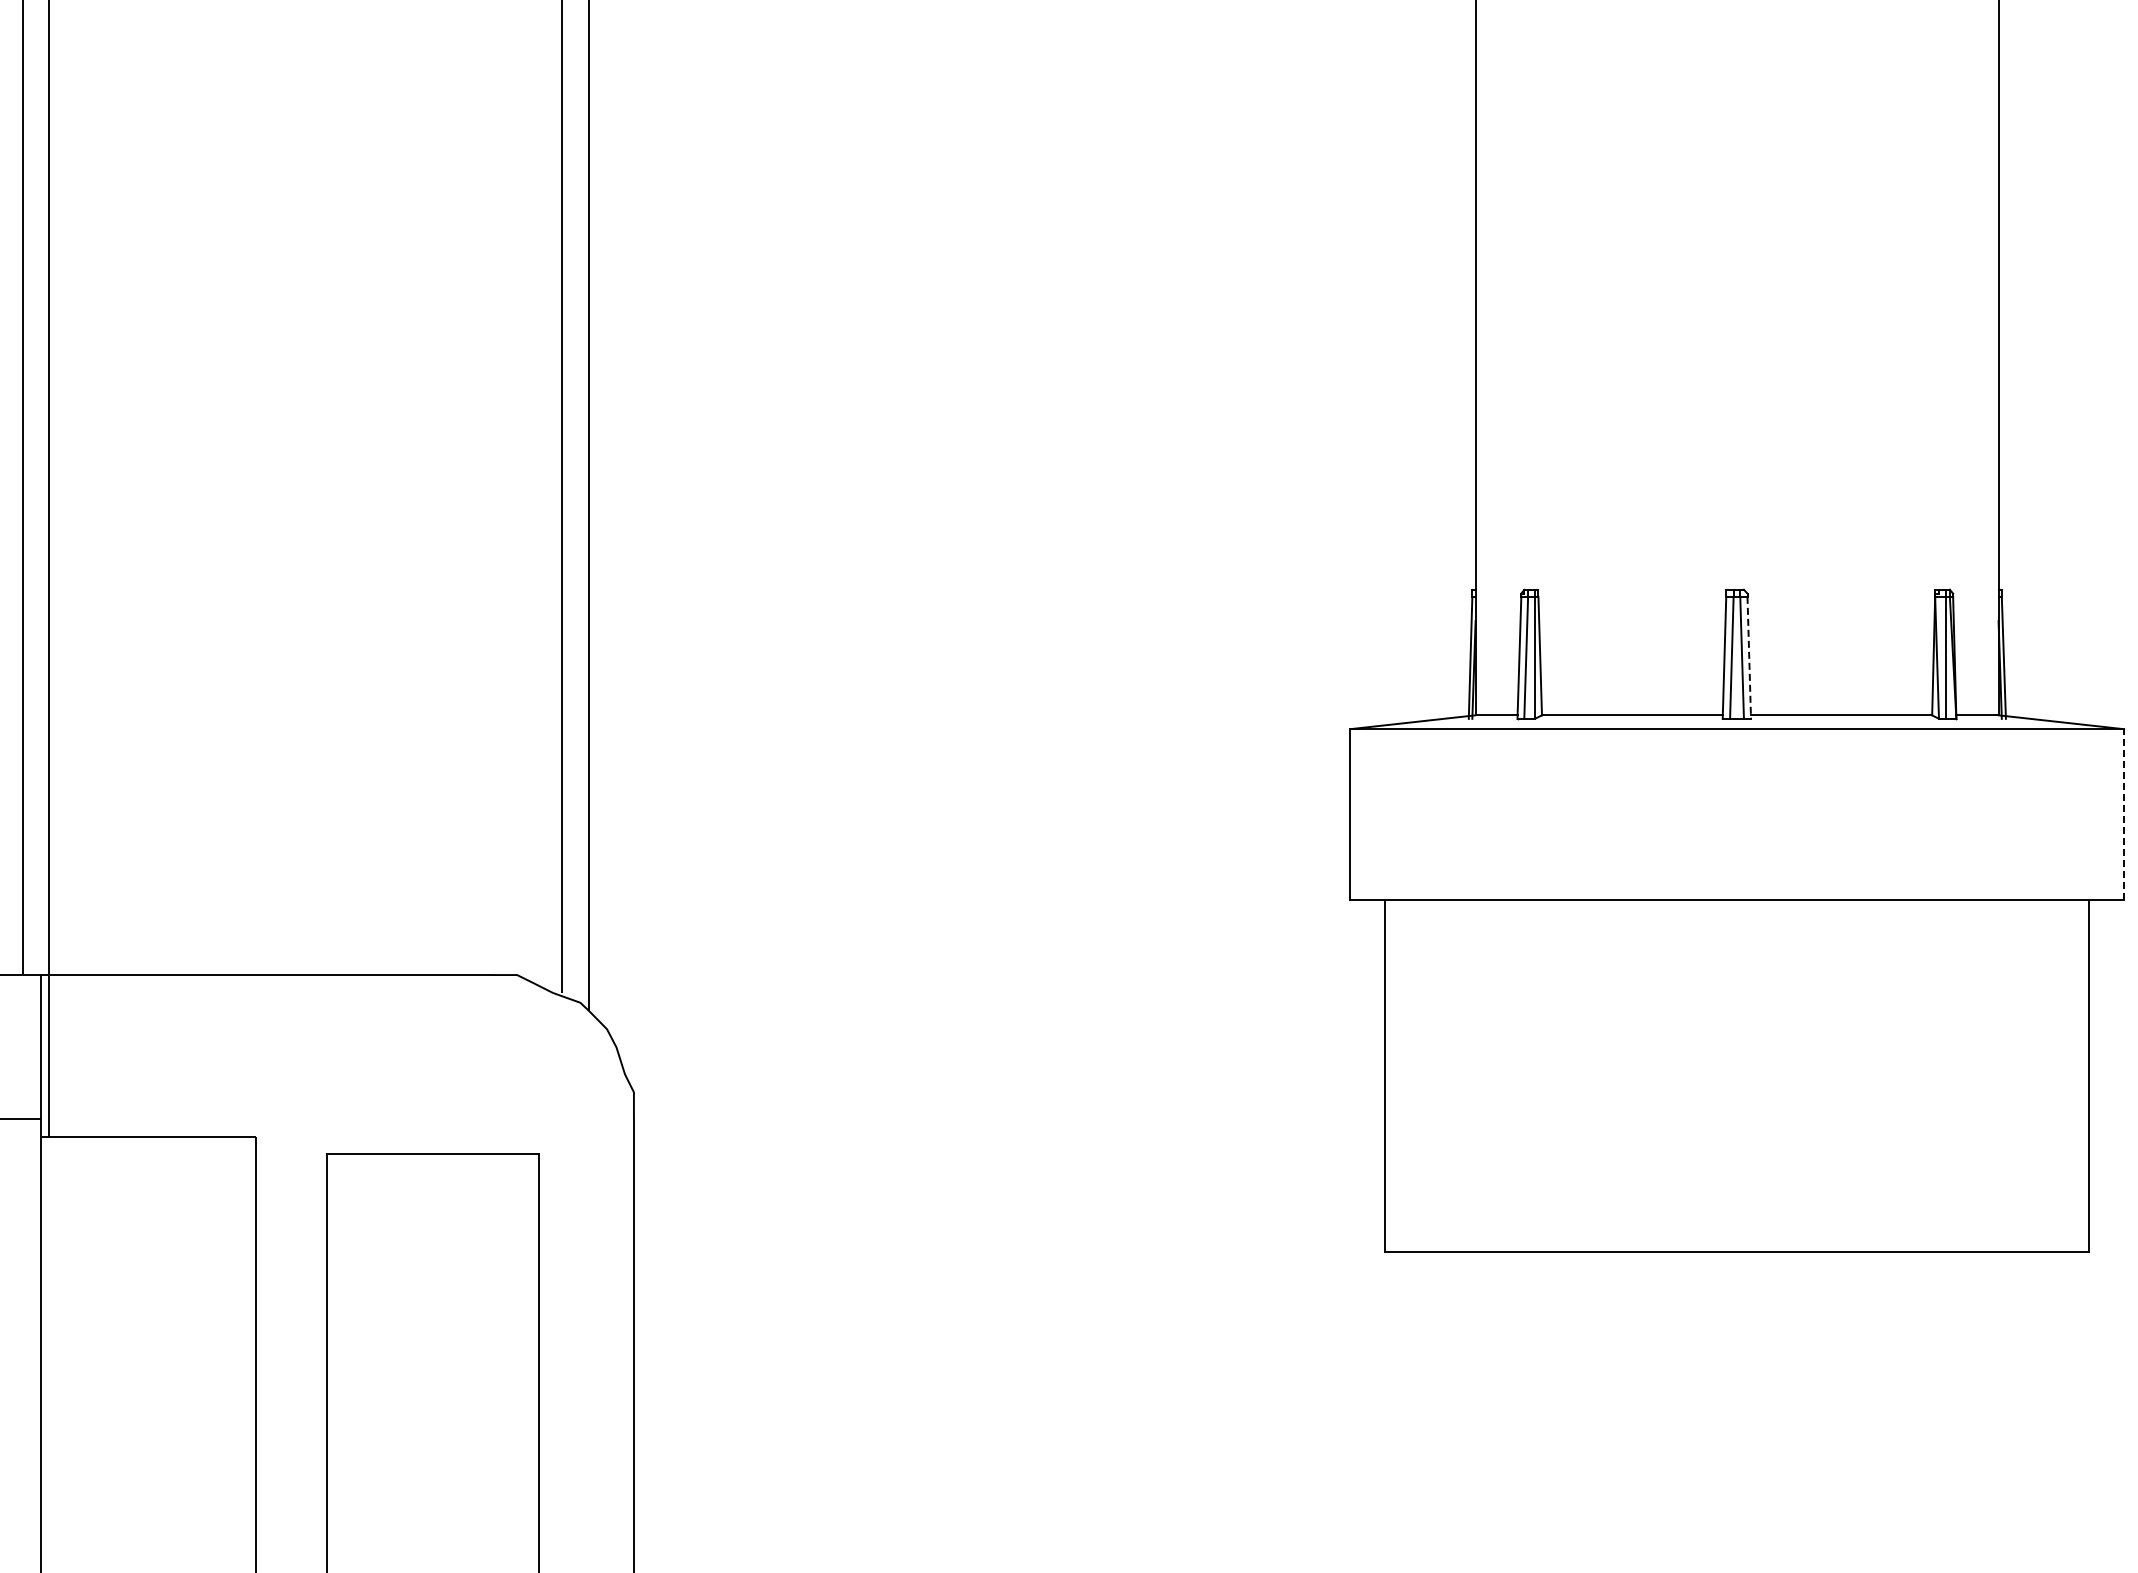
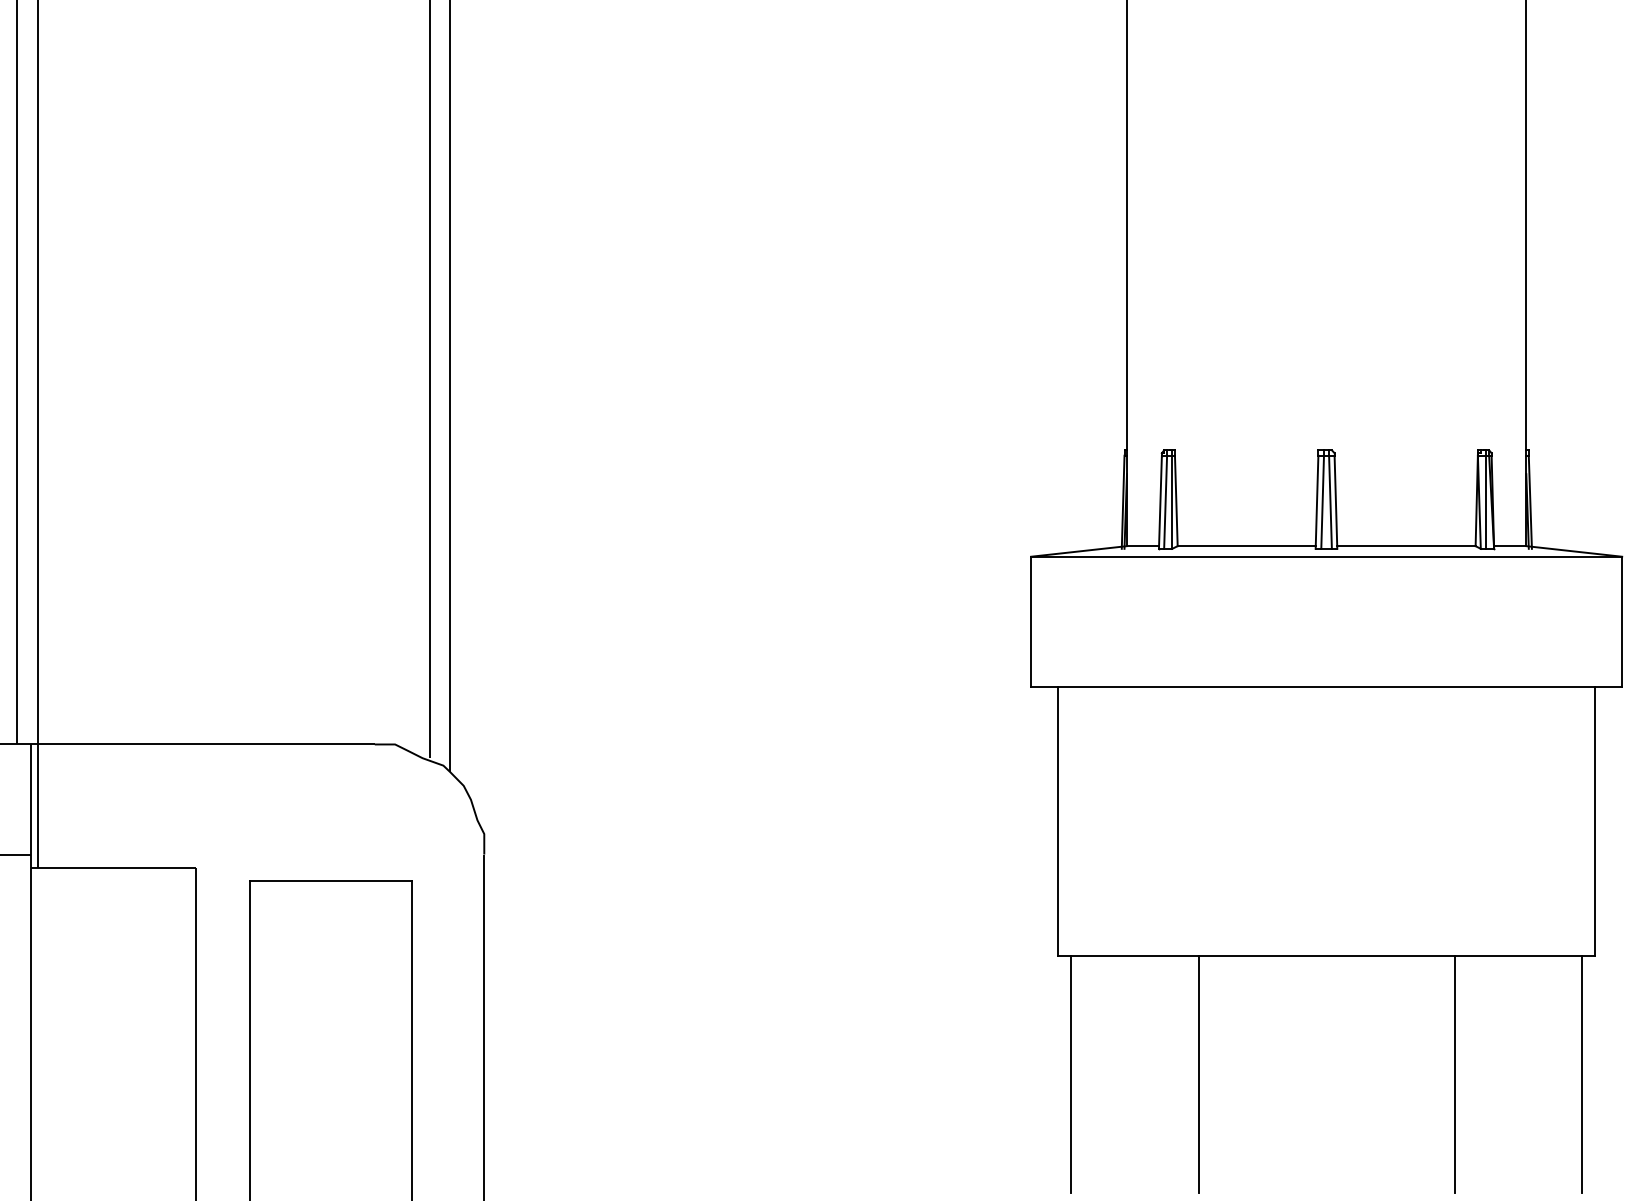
line: (1749, 658) -> (1336, 502), dashed -> solid
line: (2124, 814) -> (1622, 621), dashed -> solid
line: (1402, 1406) -> (1071, 1073), added
line: (1569, 1406) -> (1198, 1073), added
line: (1904, 1406) -> (1454, 1073), added
line: (2071, 1406) -> (1582, 1073), added

